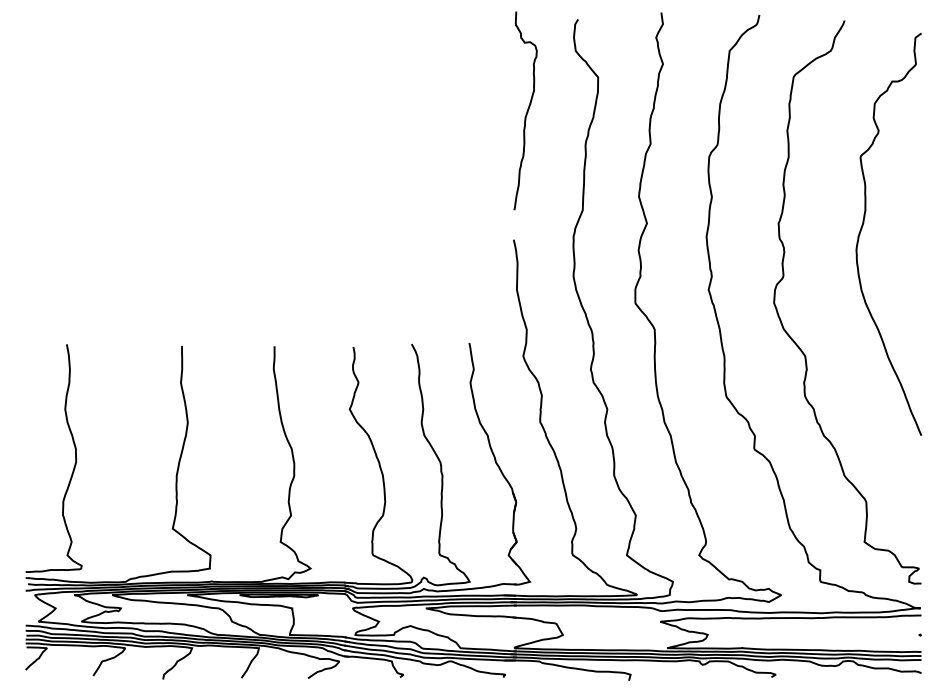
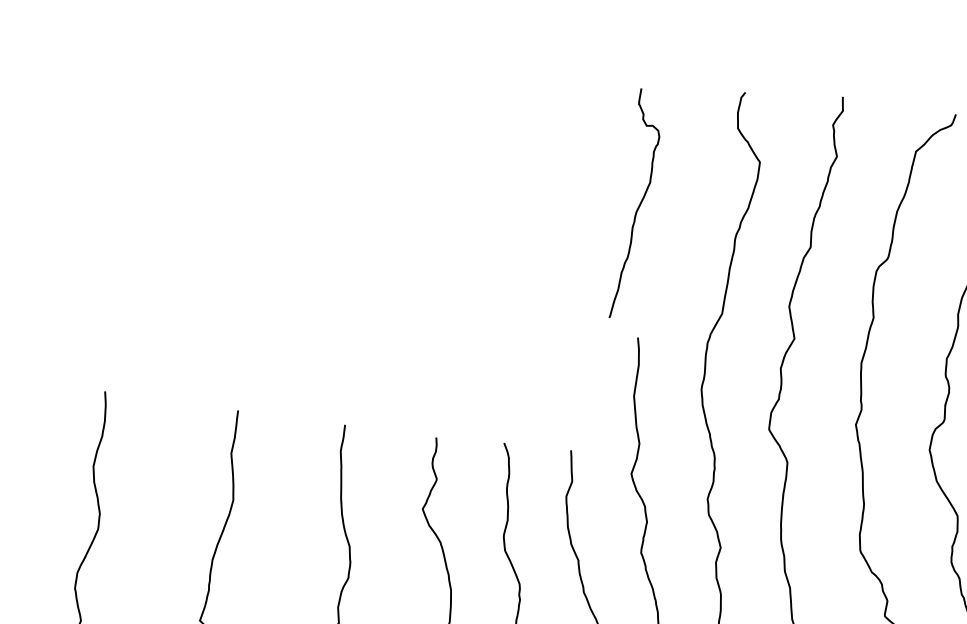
curve: (526, 111) -> (638, 205), moved

